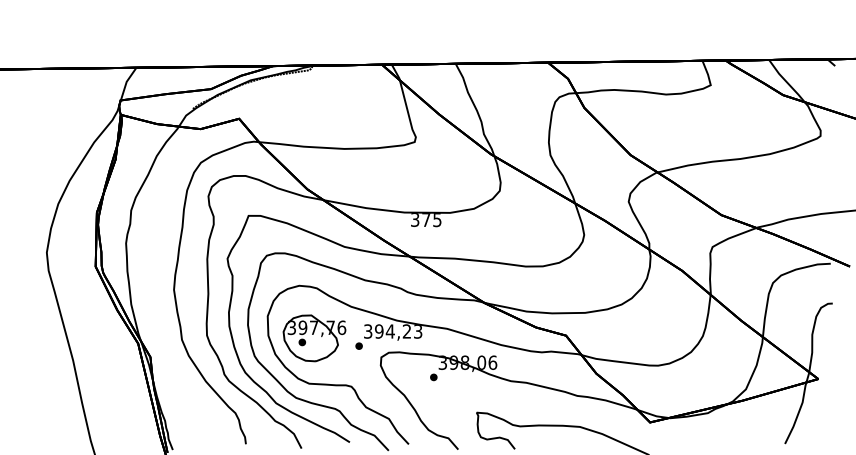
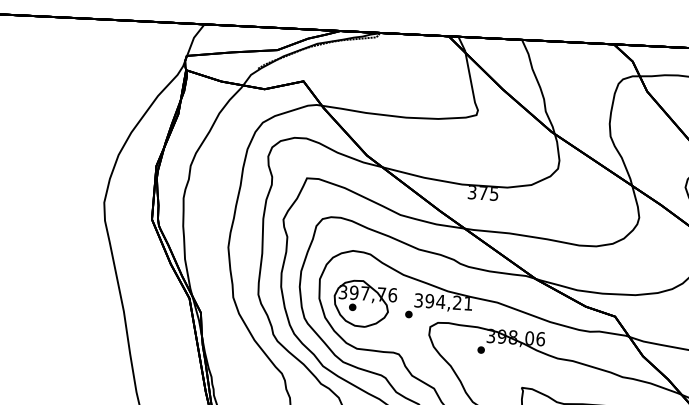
text: (418, 331) -> (468, 303), 394,23 -> 394,21

